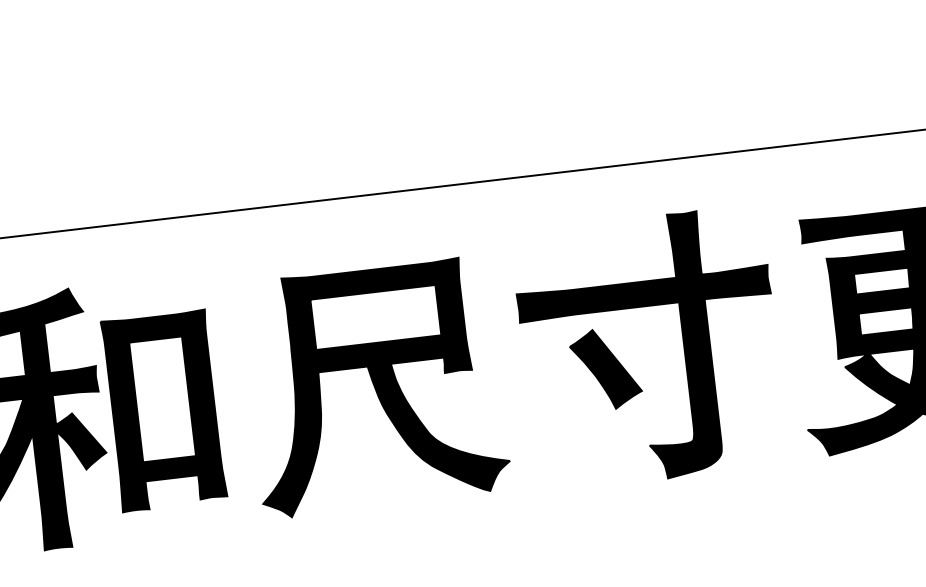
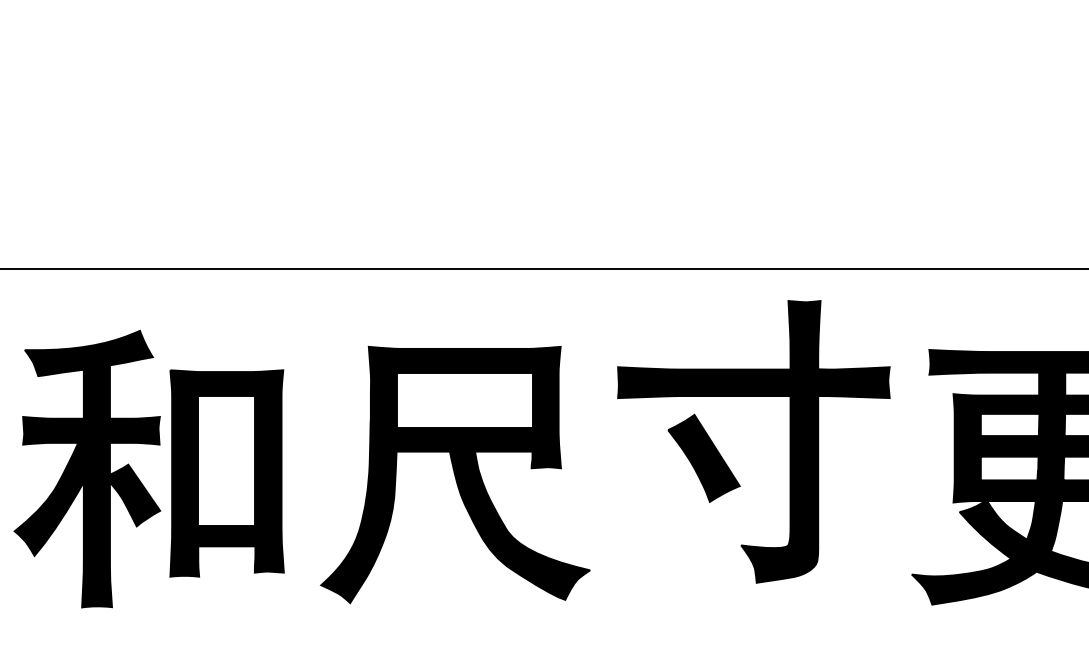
part: (626, 369) -> (725, 461), moved

